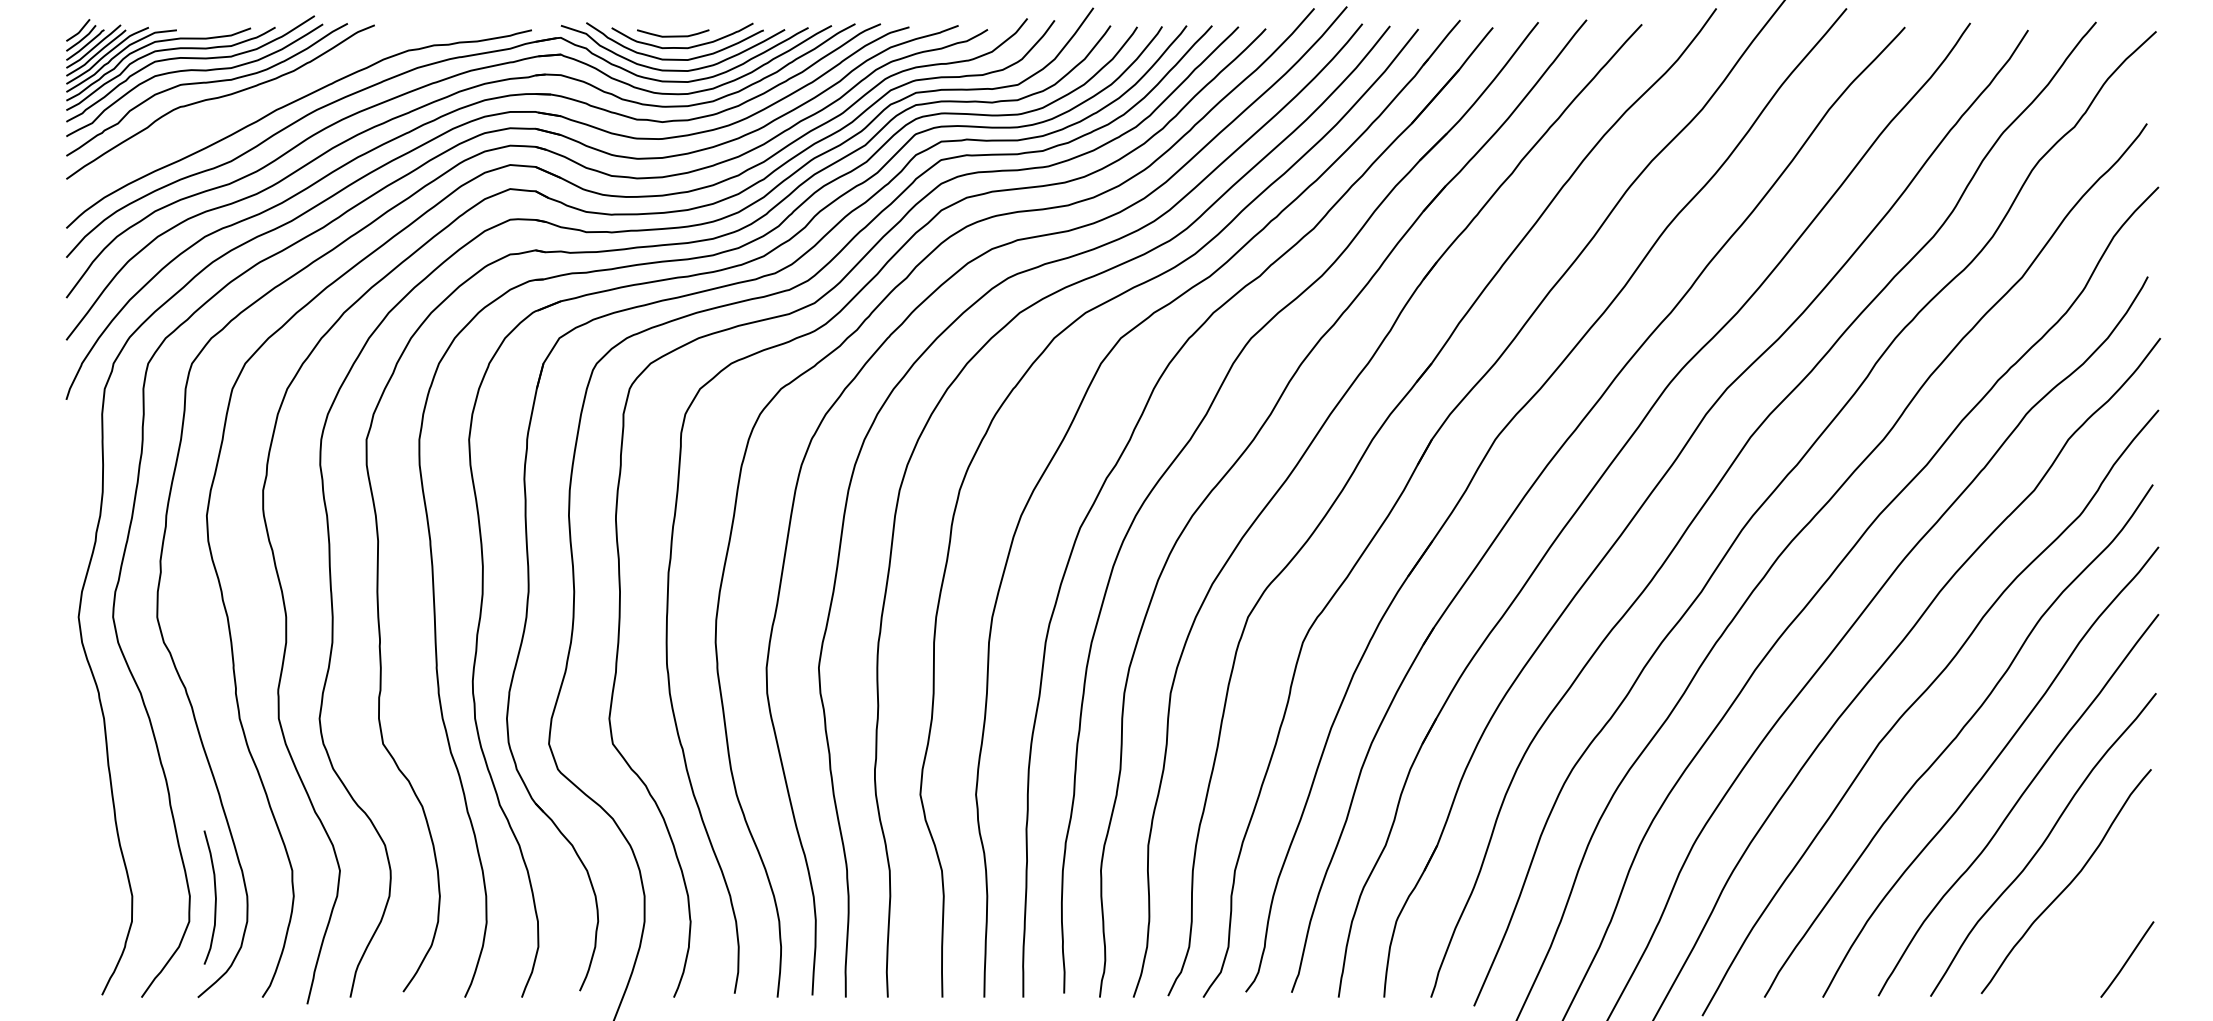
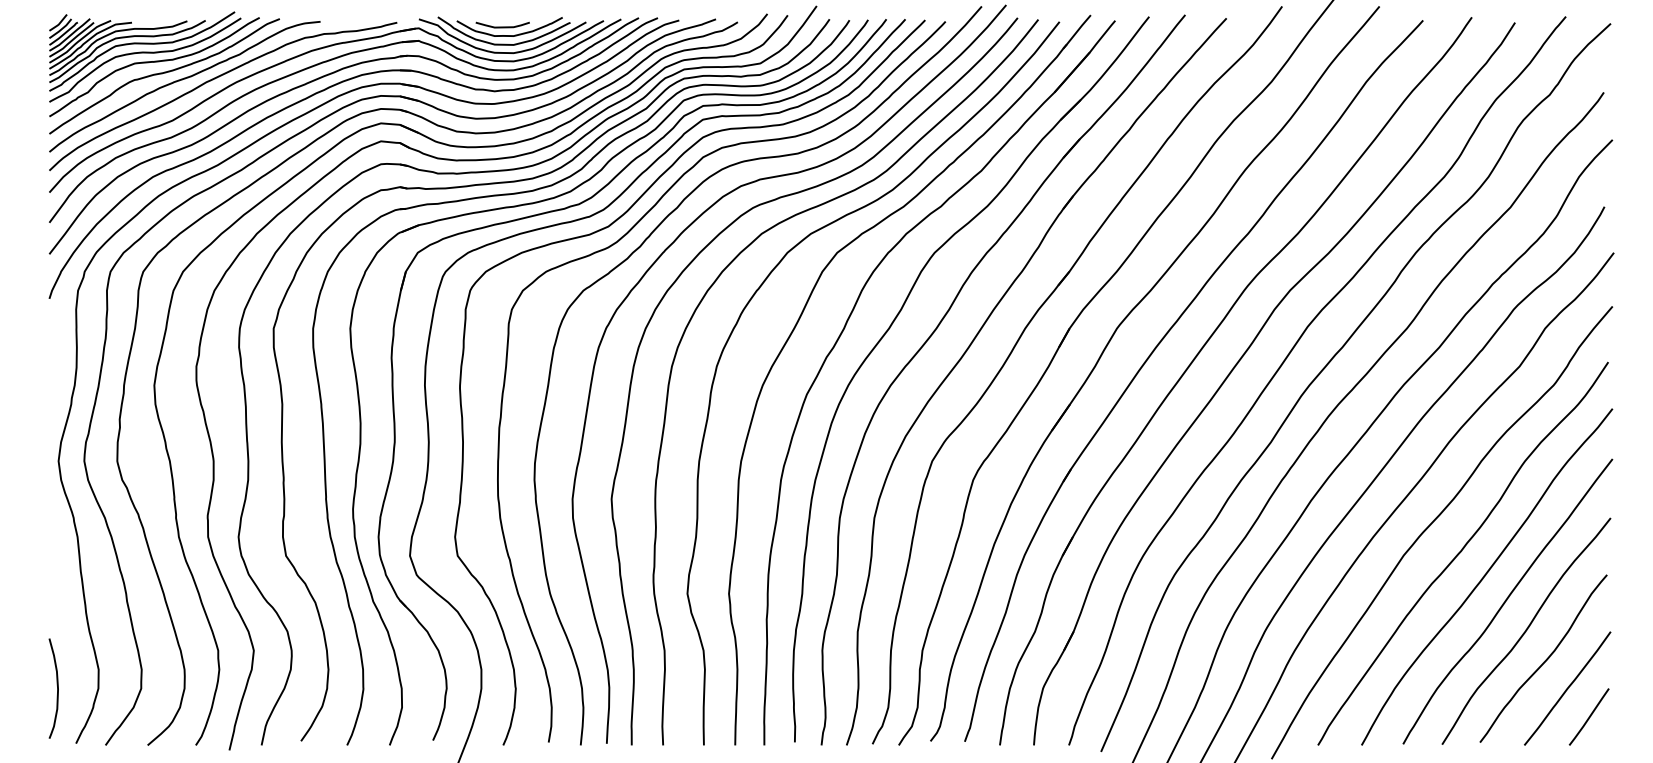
curve: (243, 107) -> (181, 80), added
curve: (214, 895) -> (56, 687), moved
line: (2098, 921) -> (1567, 688), added

